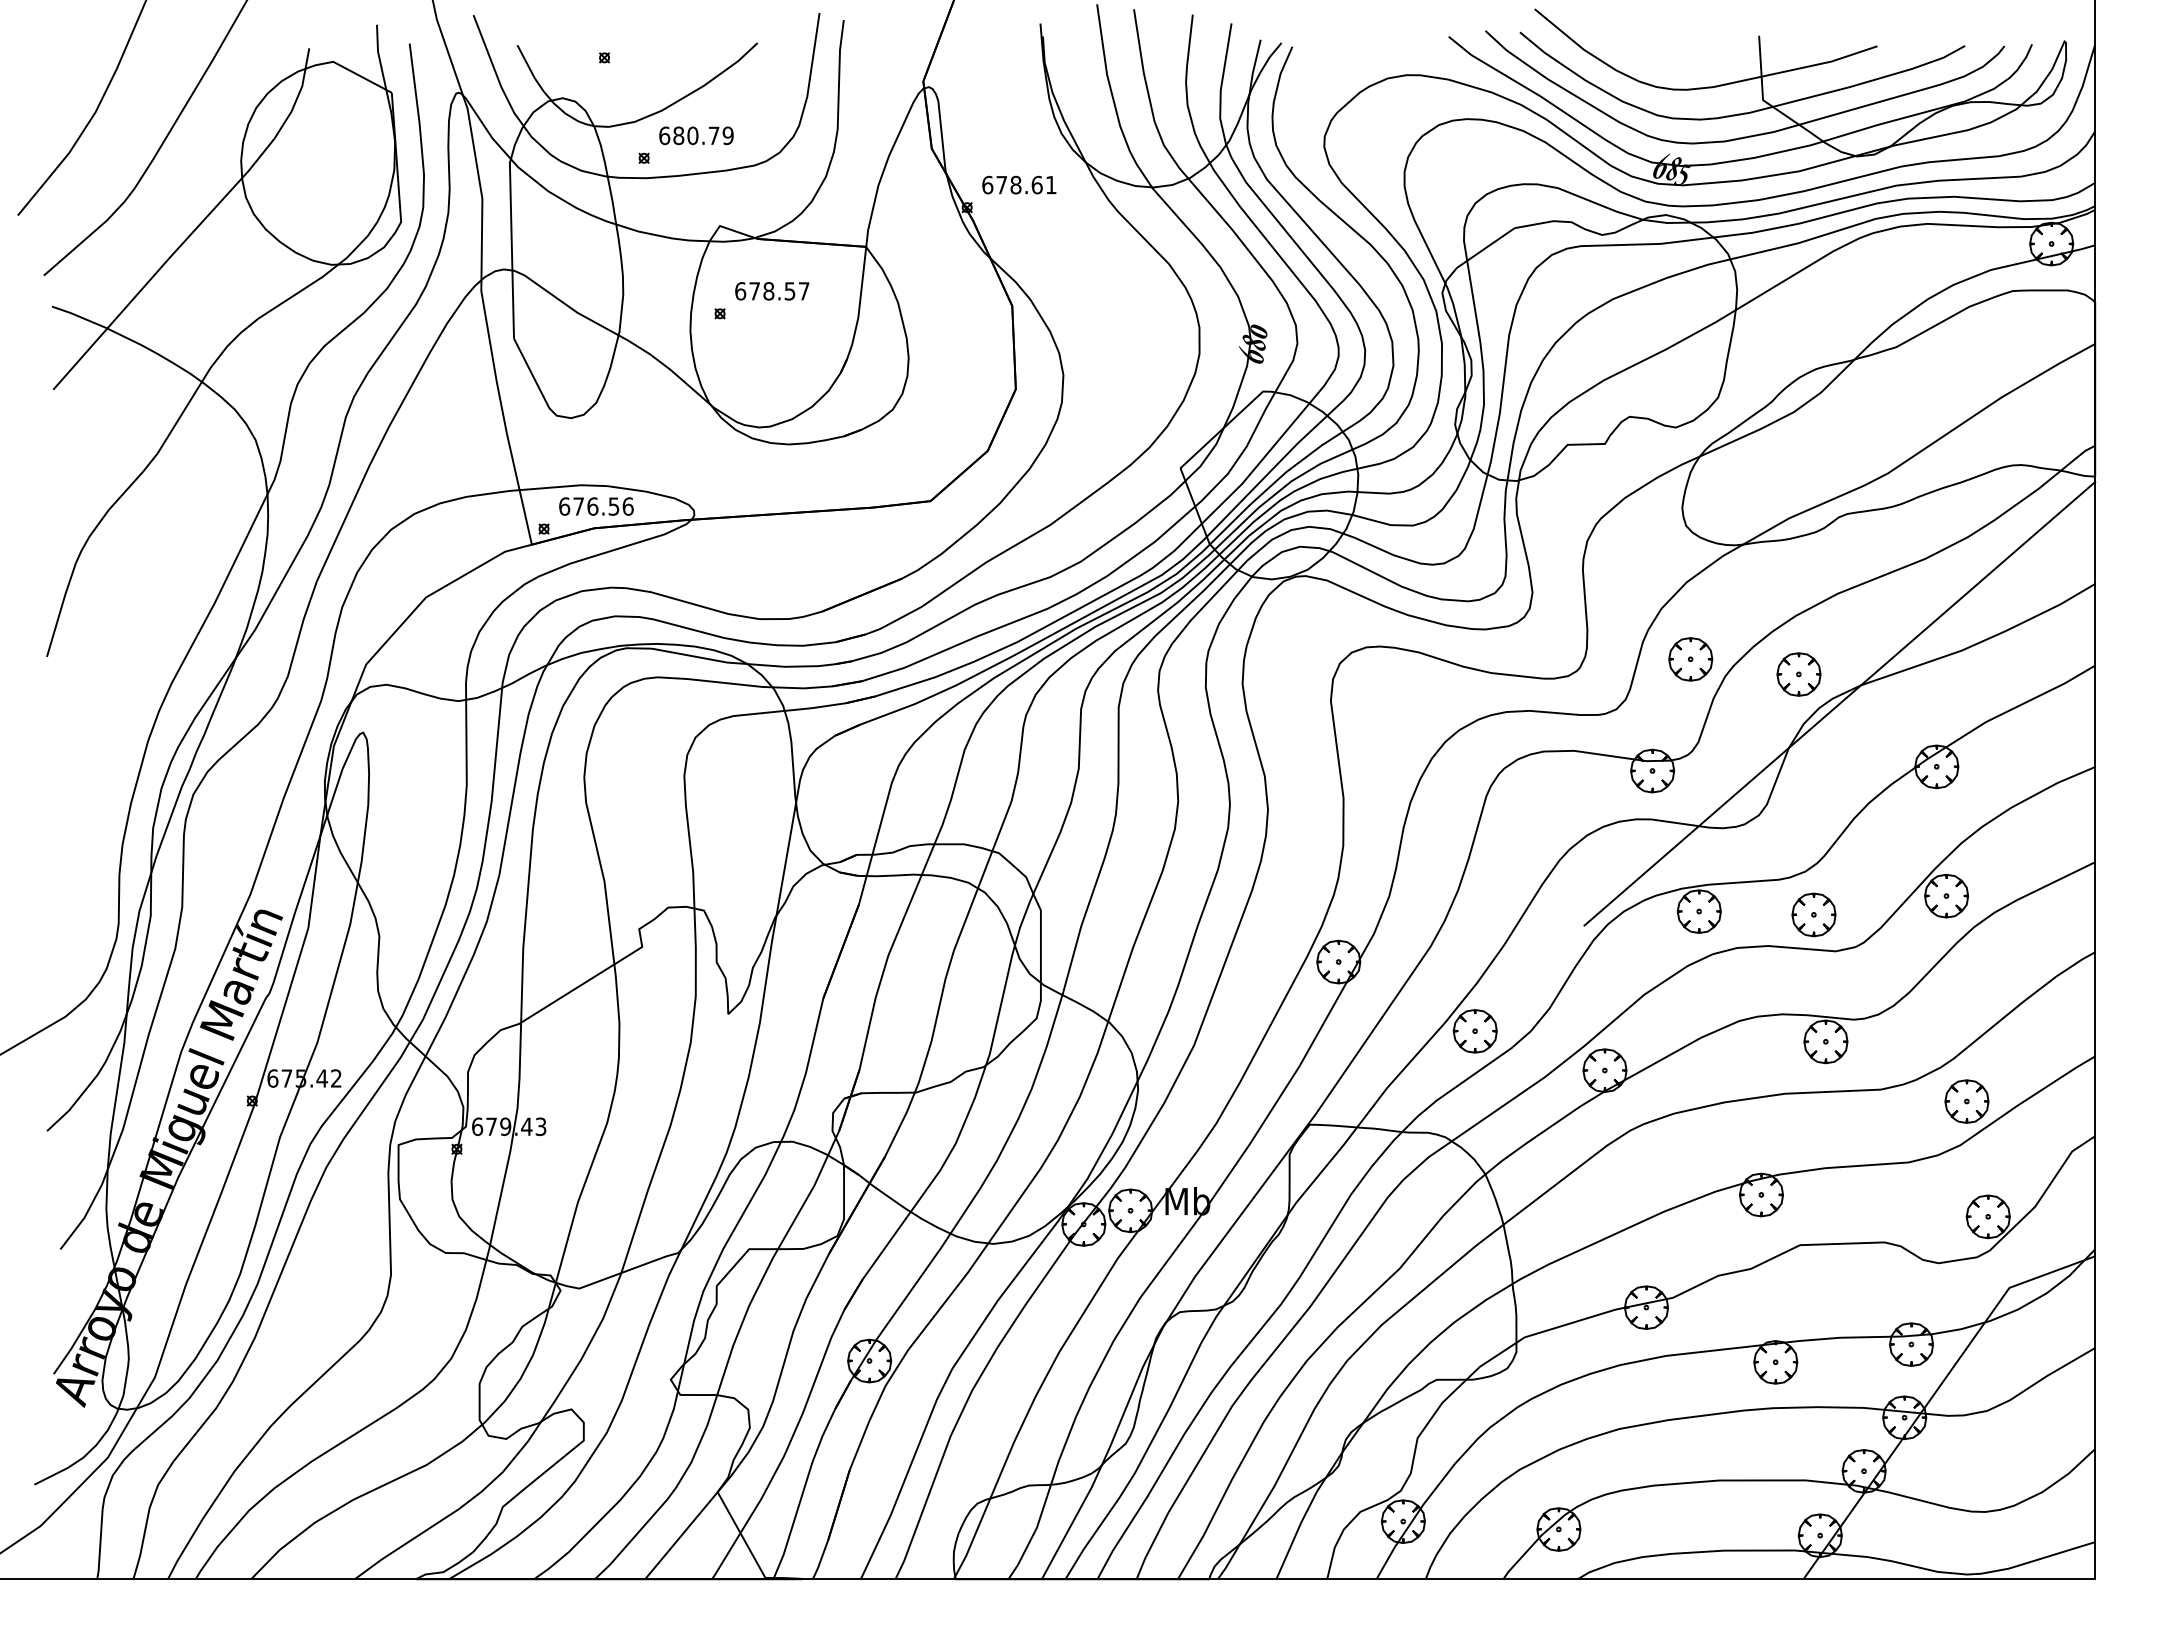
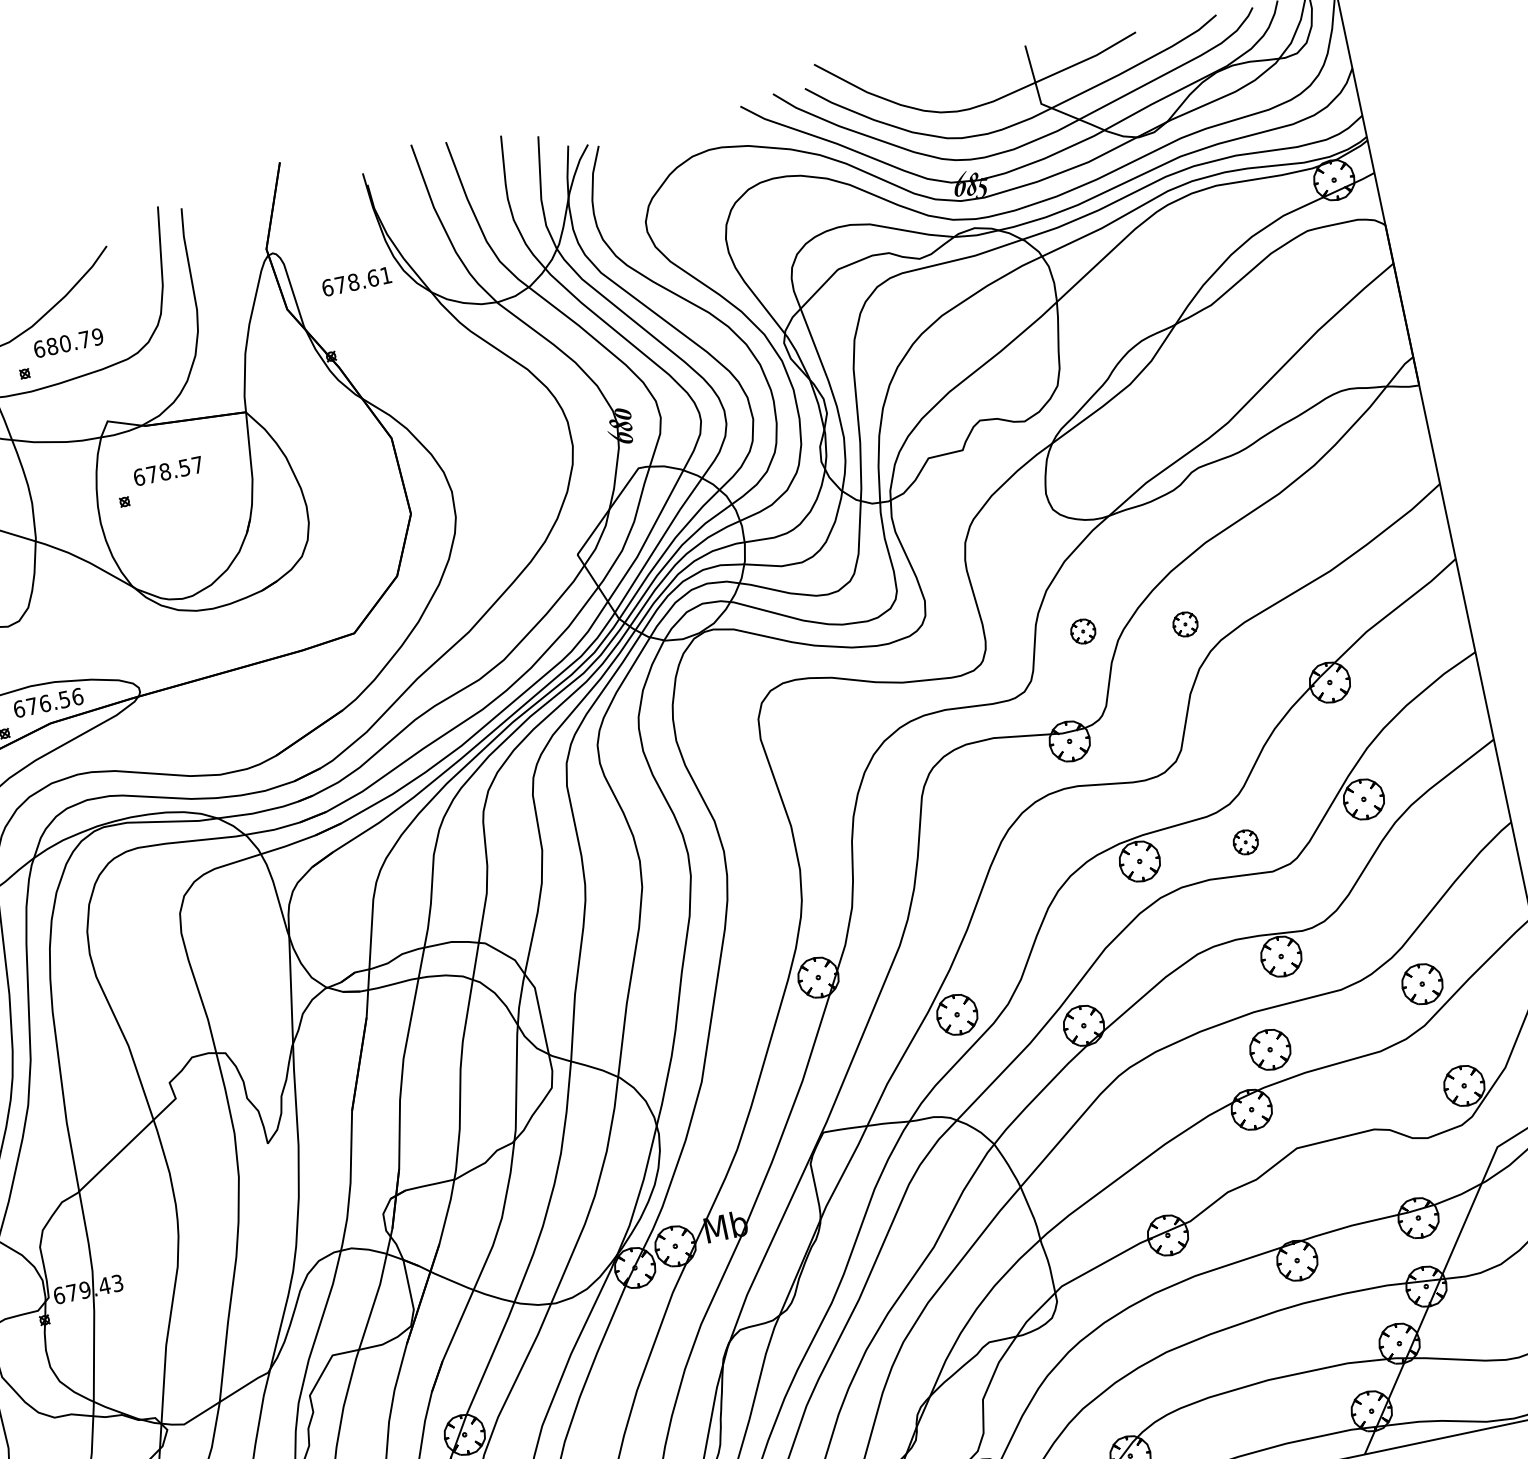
text: (1019, 184) -> (356, 281), moved
part: (1690, 659) -> (1082, 631), size x0.6
part: (1798, 674) -> (1185, 624), size x0.6
line: (1839, 703) -> (1228, 643), removed
part: (1813, 914) -> (1245, 842), size x0.6
part: (1793, 1136) -> (1269, 1049), added

